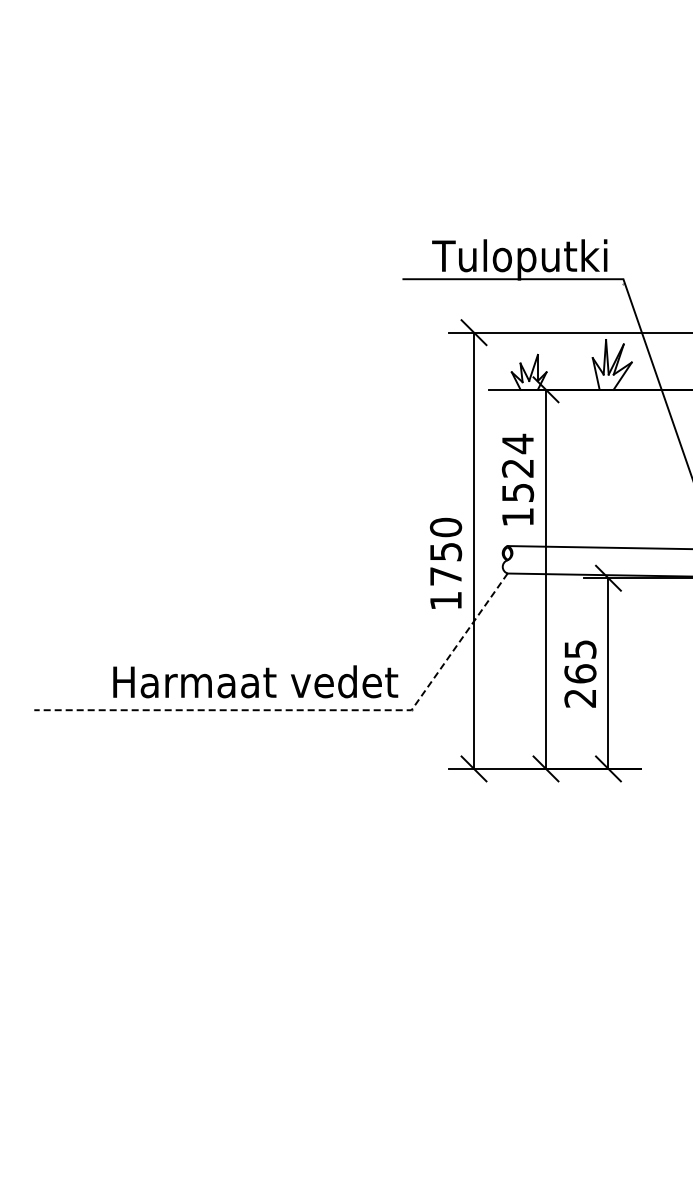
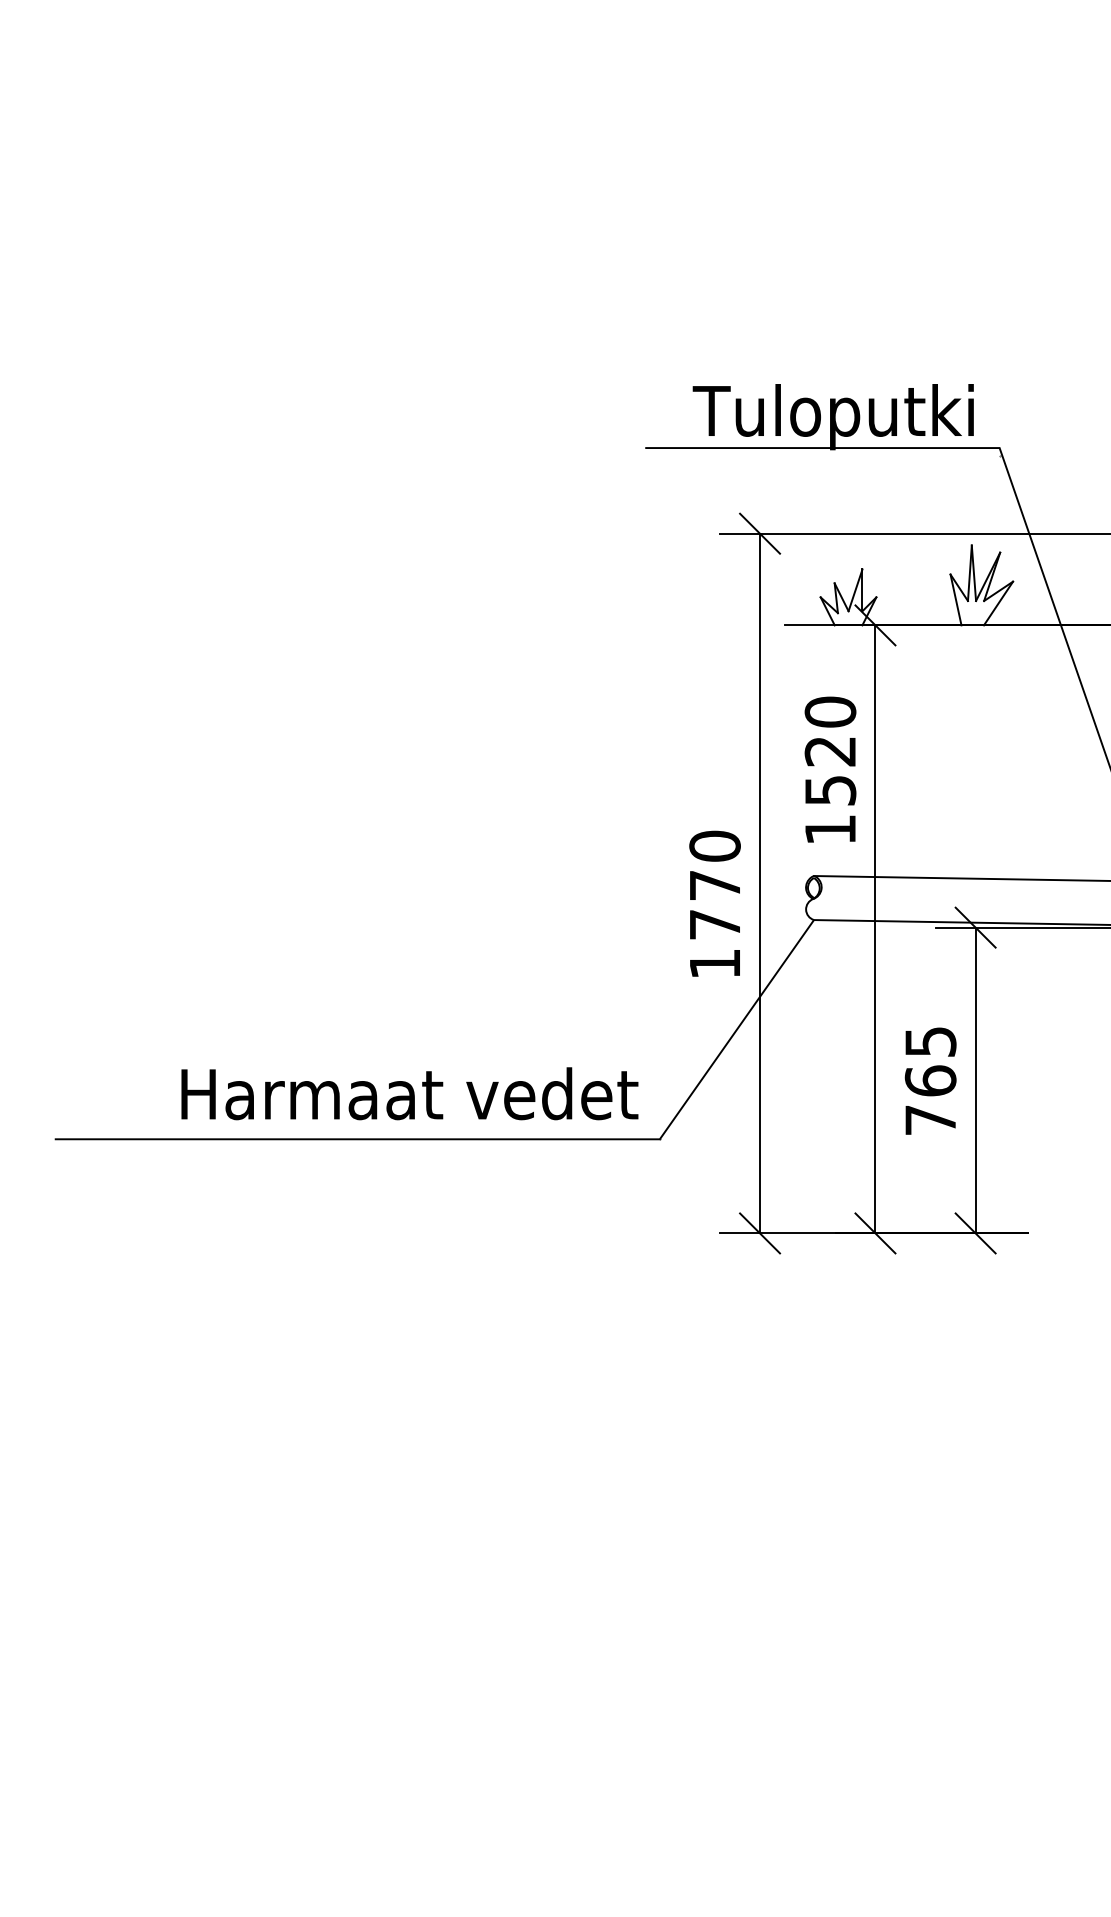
text: (517, 443) -> (829, 711), 1524 -> 1520
text: (446, 552) -> (715, 886), 1750 -> 1770
text: (579, 698) -> (929, 1120), 265 -> 765
line: (306, 710) -> (491, 1139), dashed -> solid

